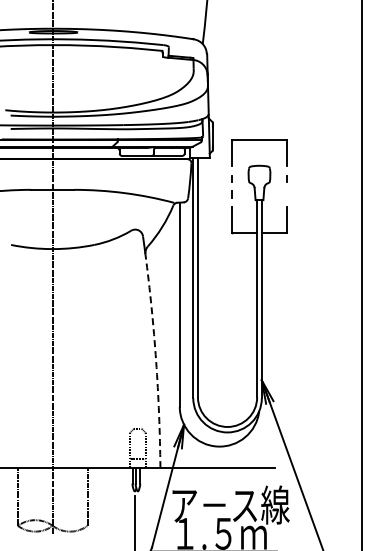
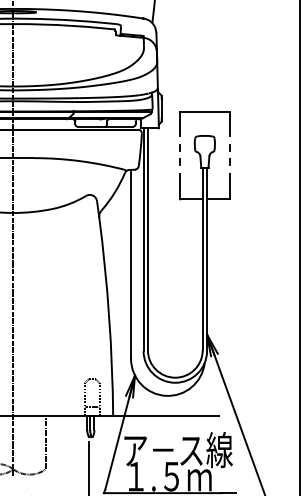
line: (286, 194) -> (229, 162), added
arc: (156, 361) -> (109, 317), dashed -> solid

